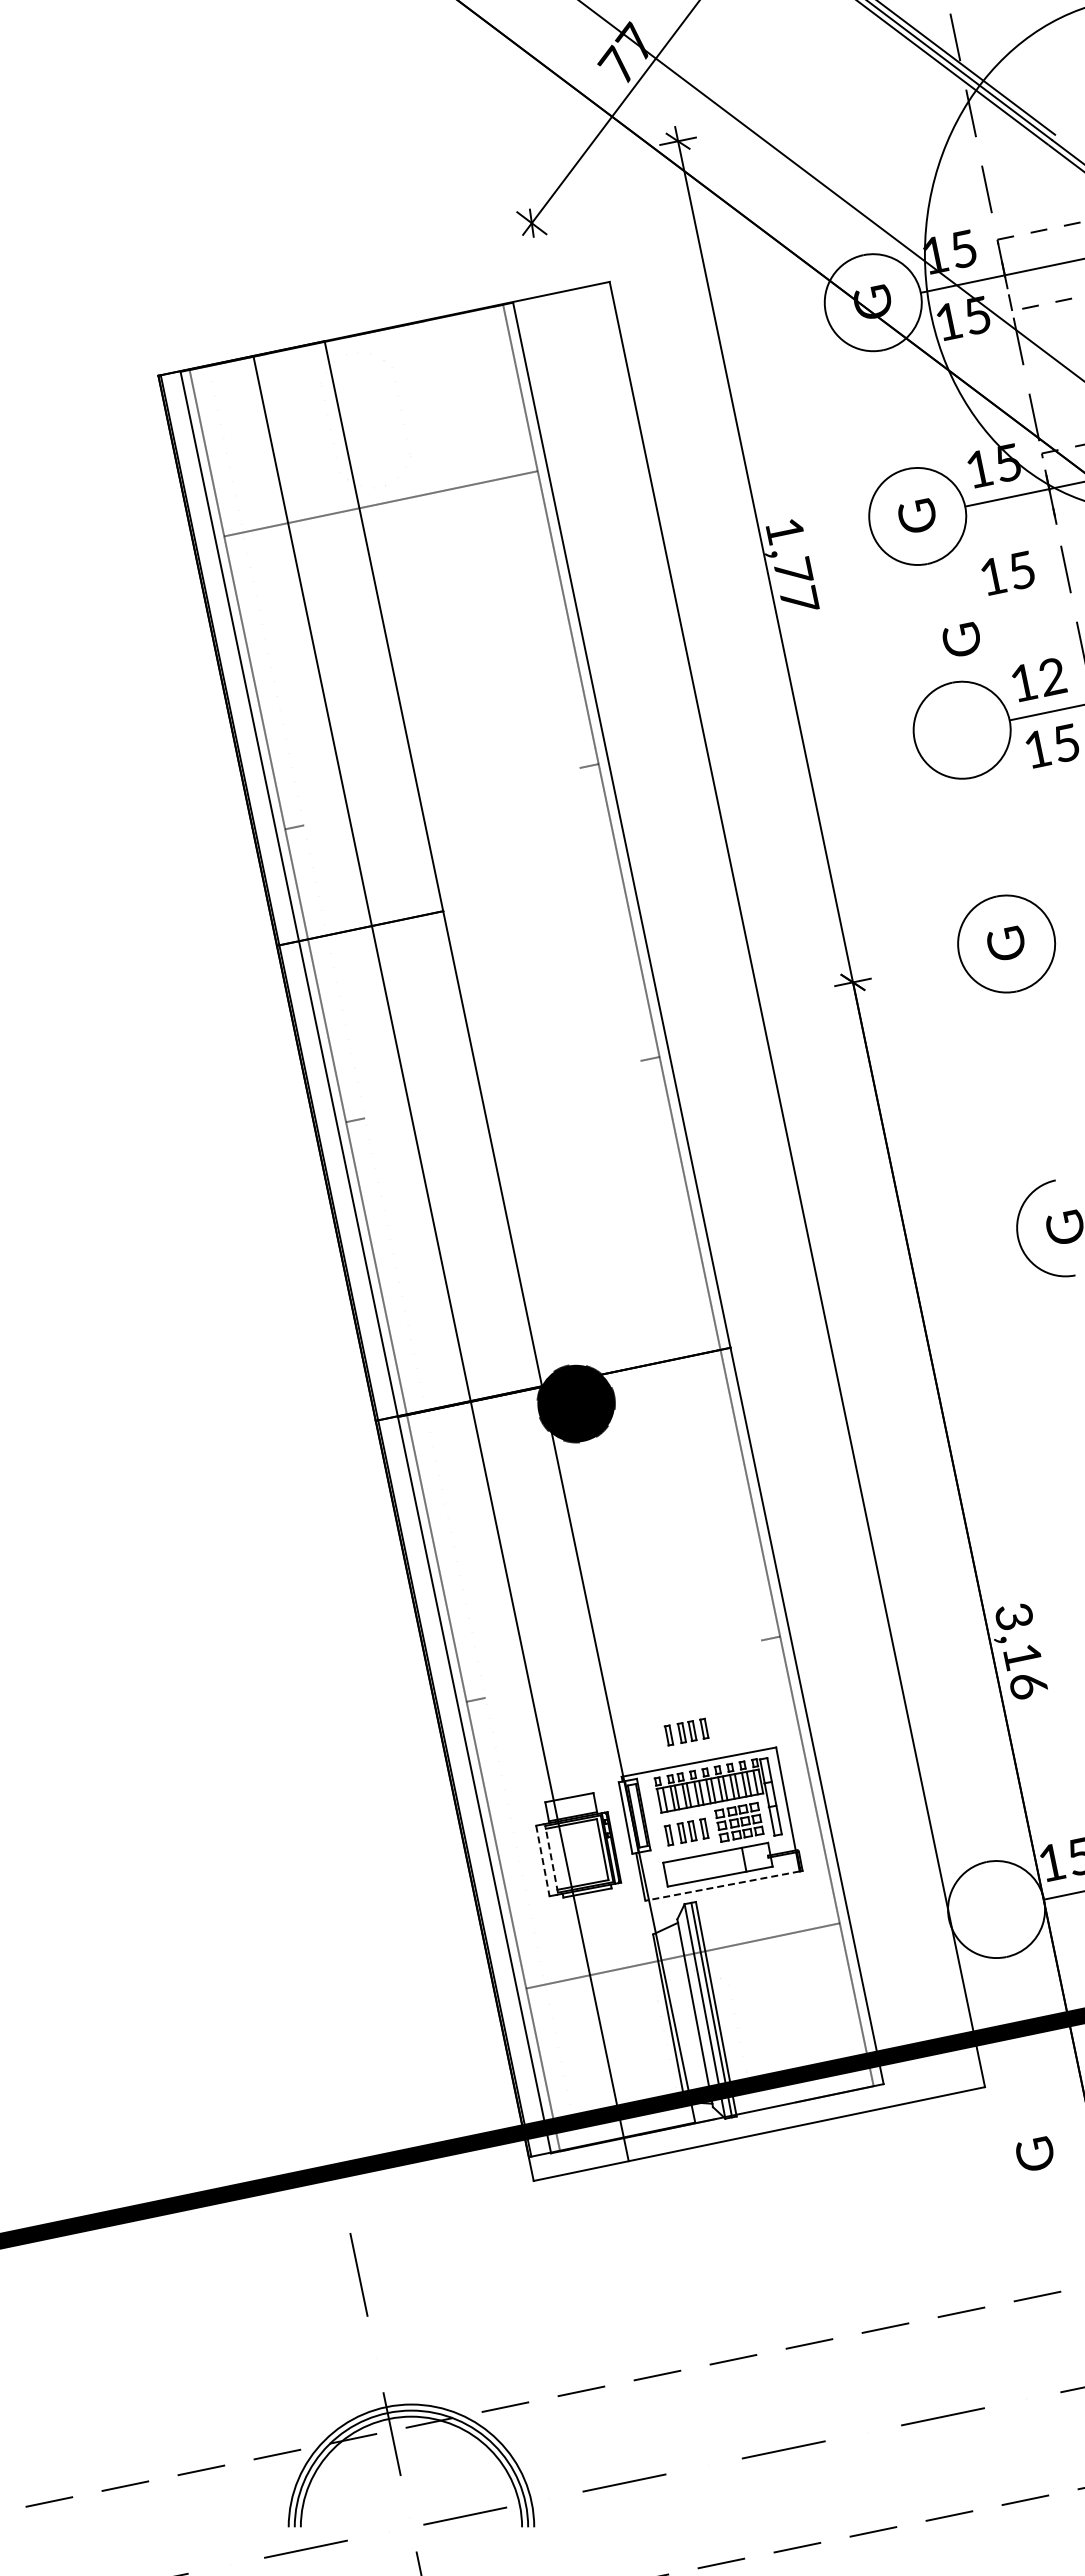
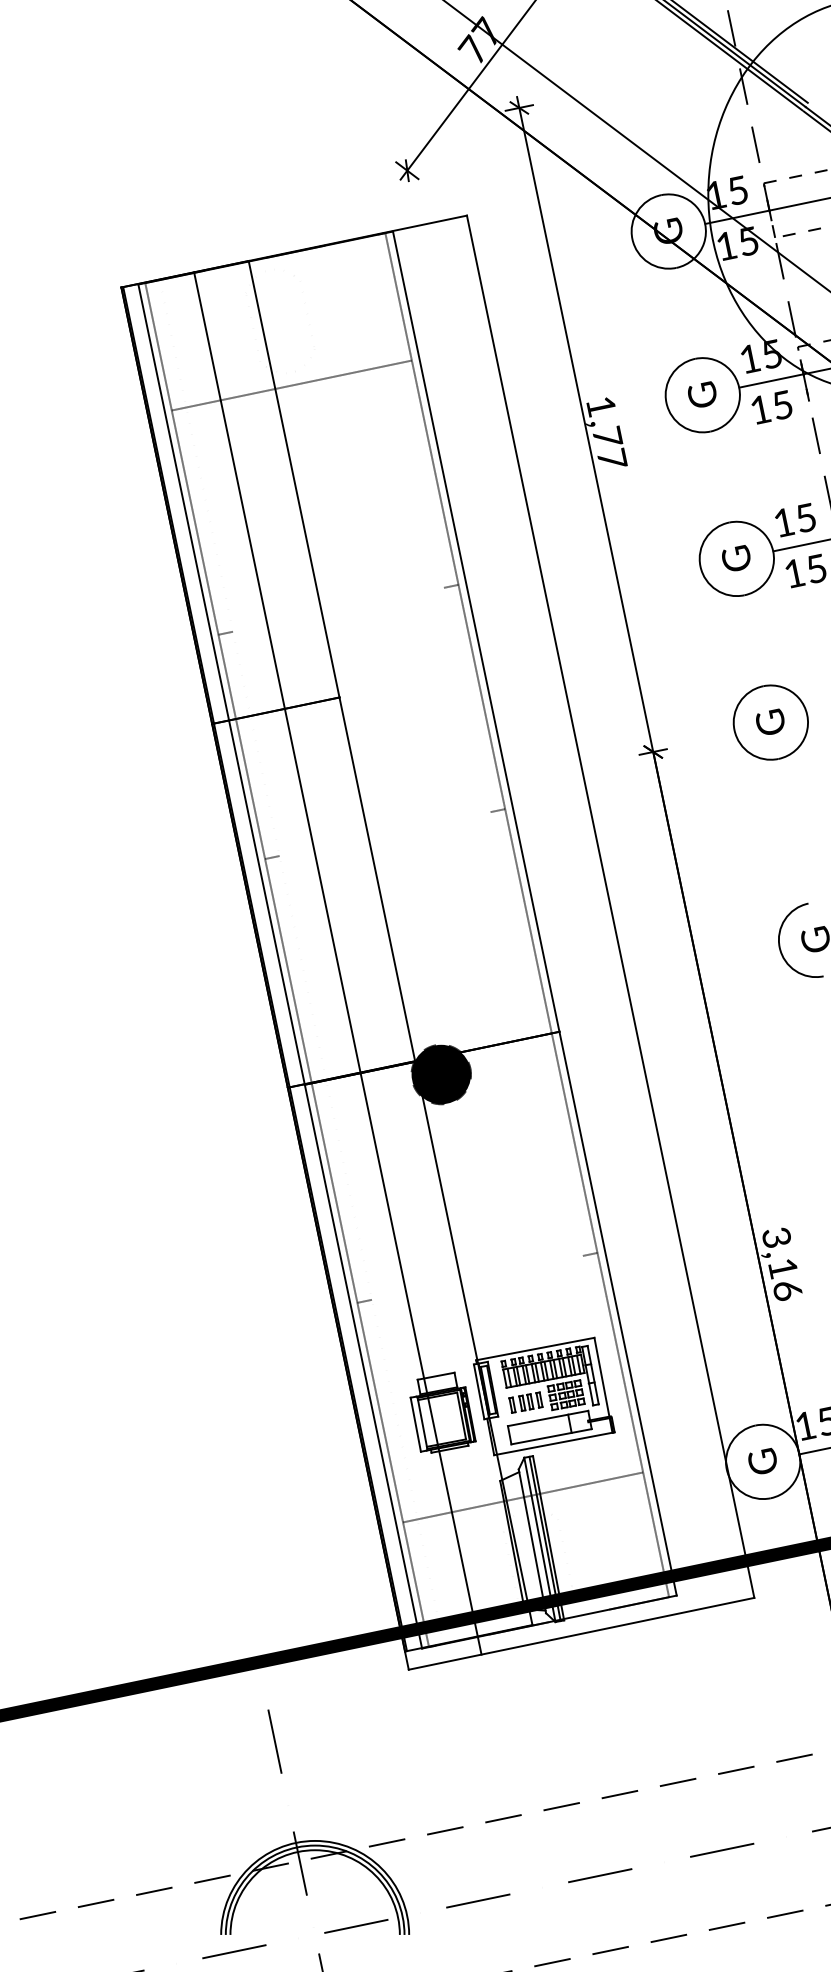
text: (1007, 572) -> (771, 406), moved
text: (960, 639) -> (735, 558), moved
text: (1053, 676) -> (806, 517), 12 -> 15
part: (686, 1731) -> (525, 1325), removed
line: (551, 1859) -> (422, 1423), dashed -> solid
line: (542, 1860) -> (415, 1424), dashed -> solid
line: (722, 1886) -> (553, 1444), dashed -> solid
text: (1034, 2153) -> (762, 1461), moved

